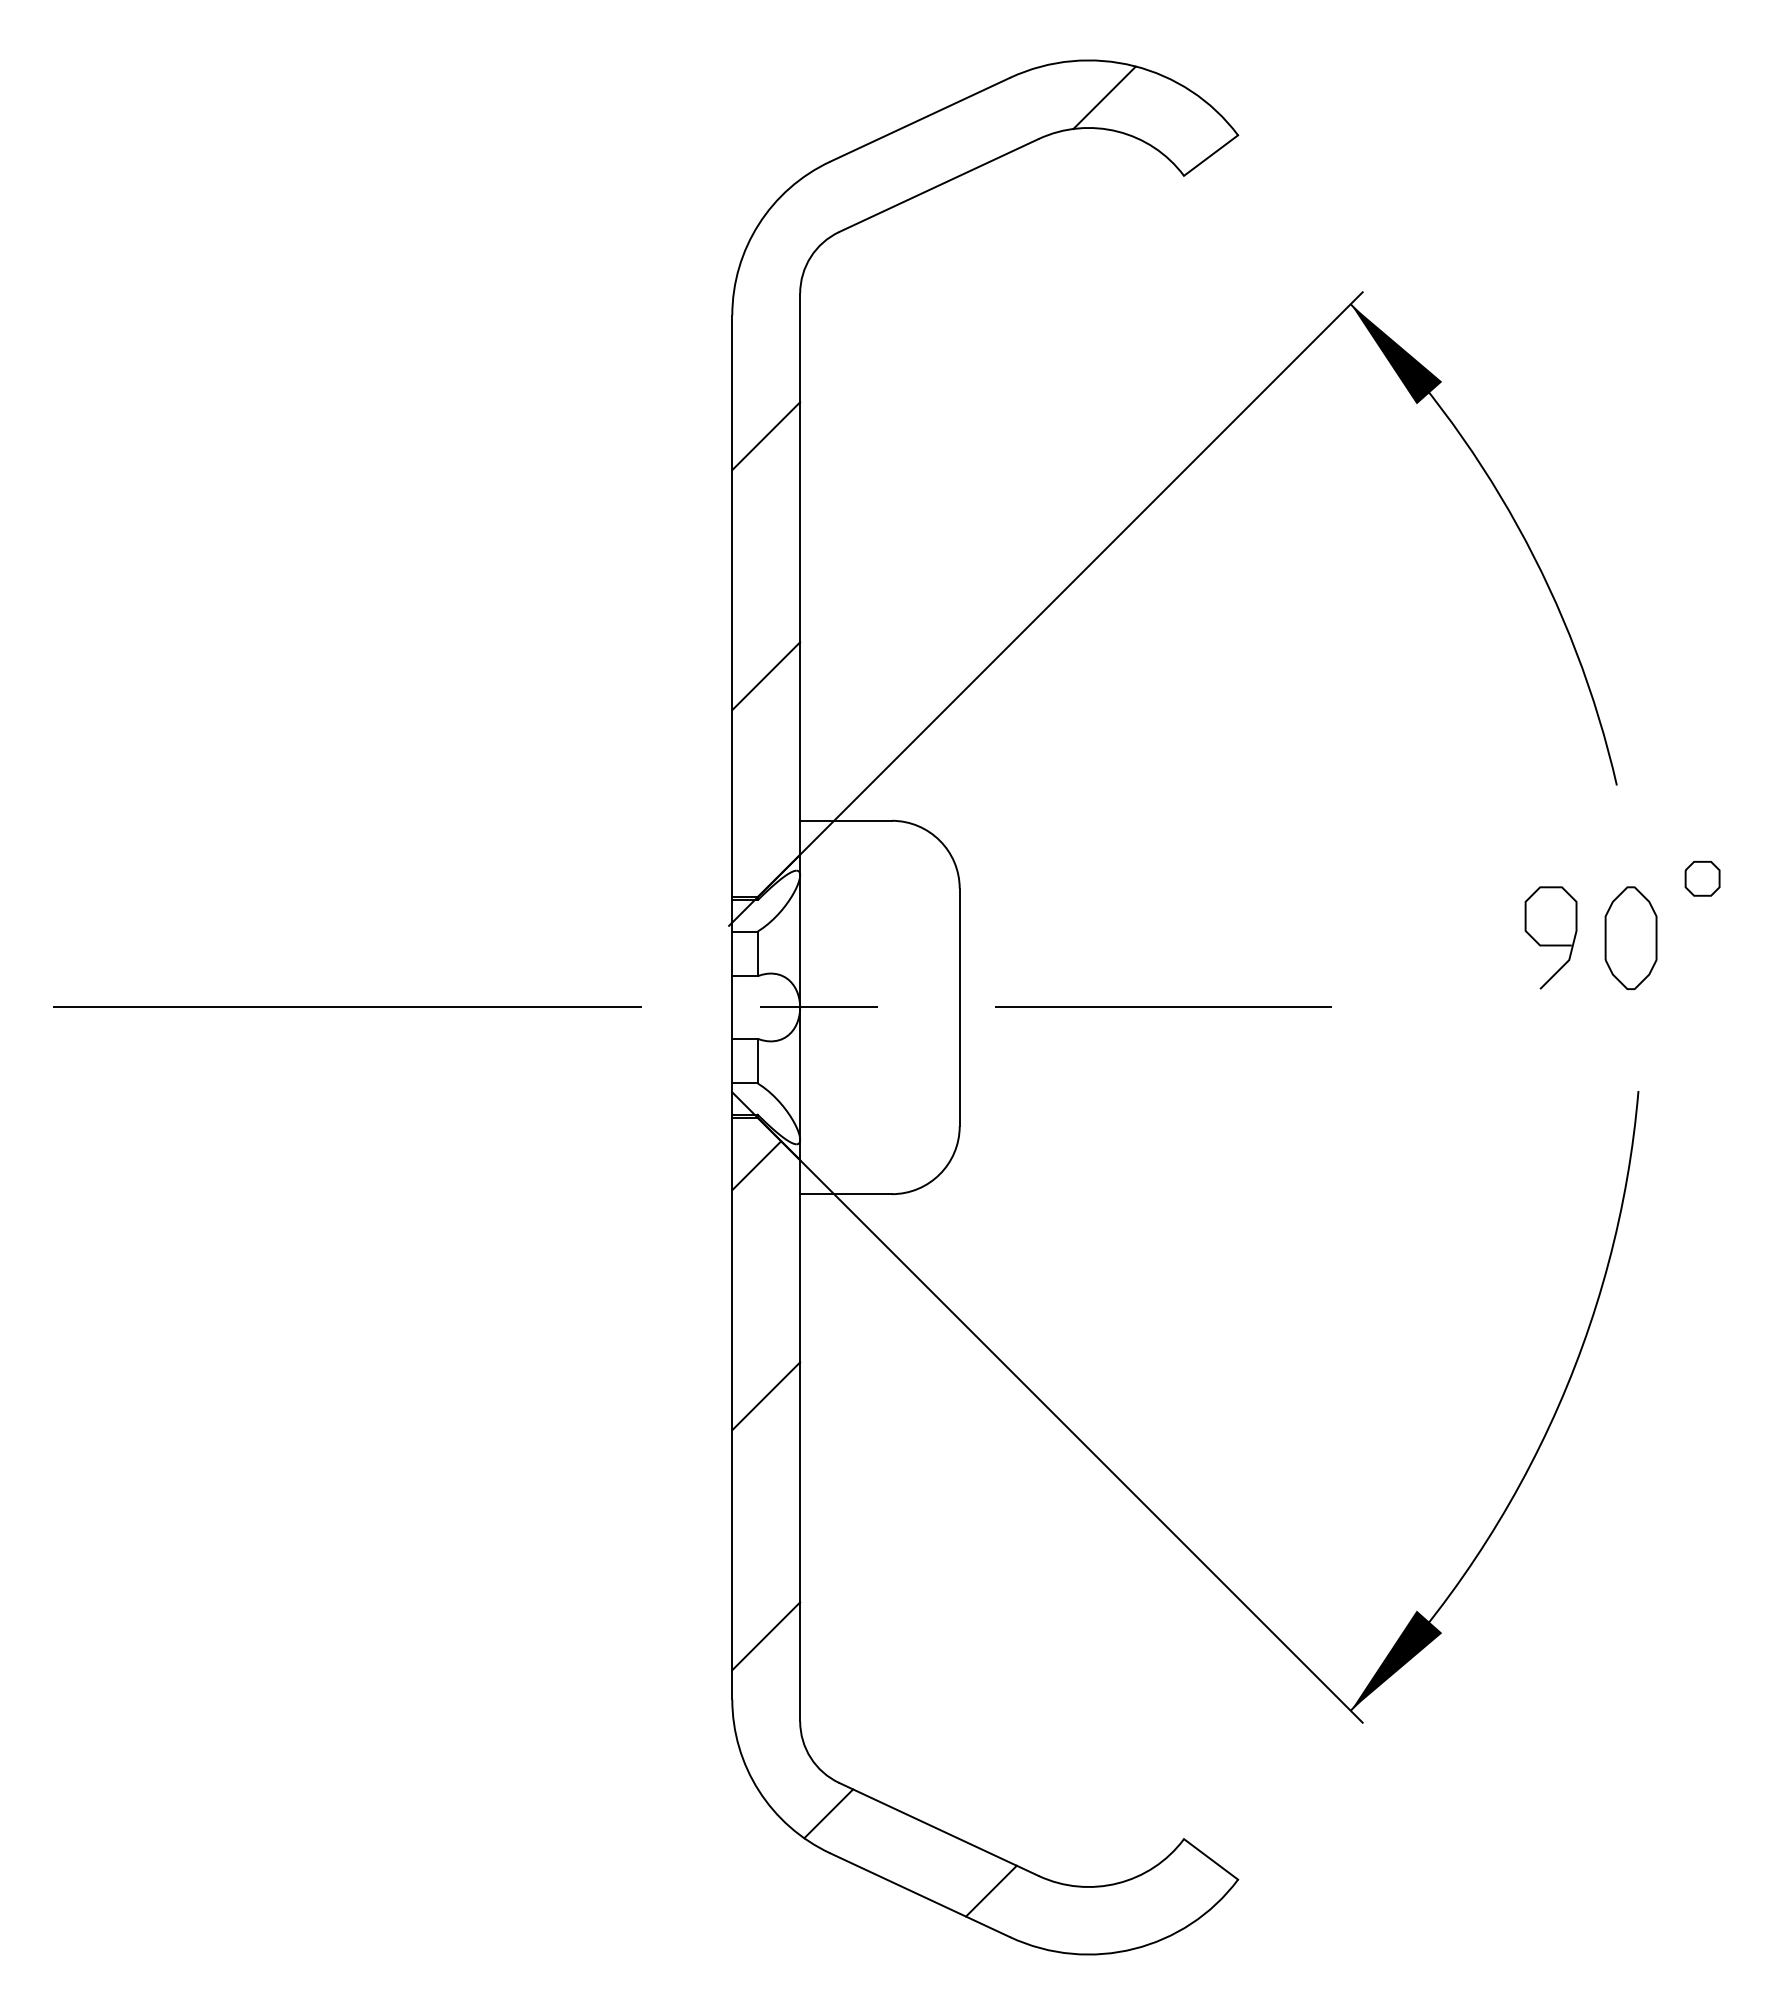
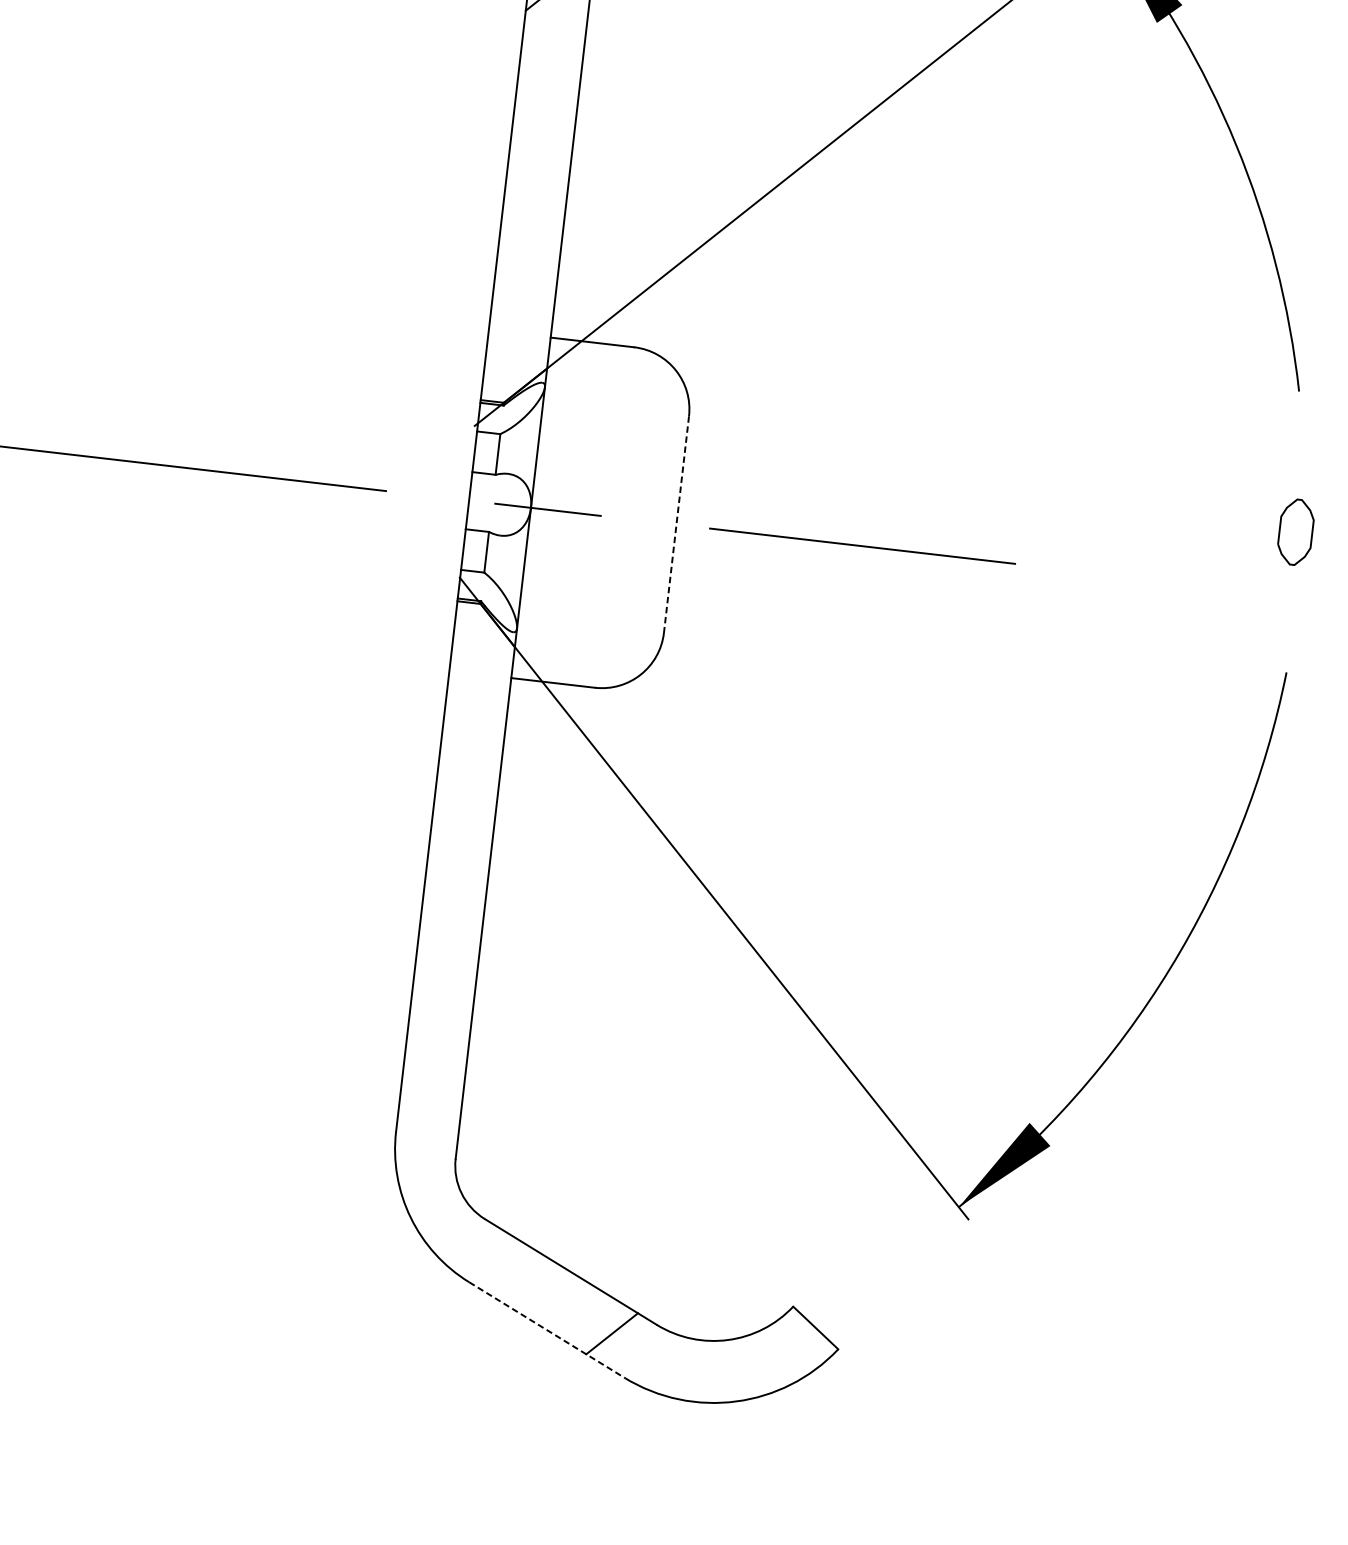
line: (766, 676) -> (535, 202), removed
part: (1630, 937) -> (1295, 531), size x0.7
curve: (1550, 944) -> (1221, 529), removed
line: (959, 1007) -> (676, 524), solid -> dashed
line: (756, 1165) -> (474, 647), removed
line: (766, 1396) -> (459, 859), removed
line: (766, 1636) -> (433, 1077), removed
line: (828, 1813) -> (471, 1245), removed
line: (920, 1895) -> (547, 1330), solid -> dashed

